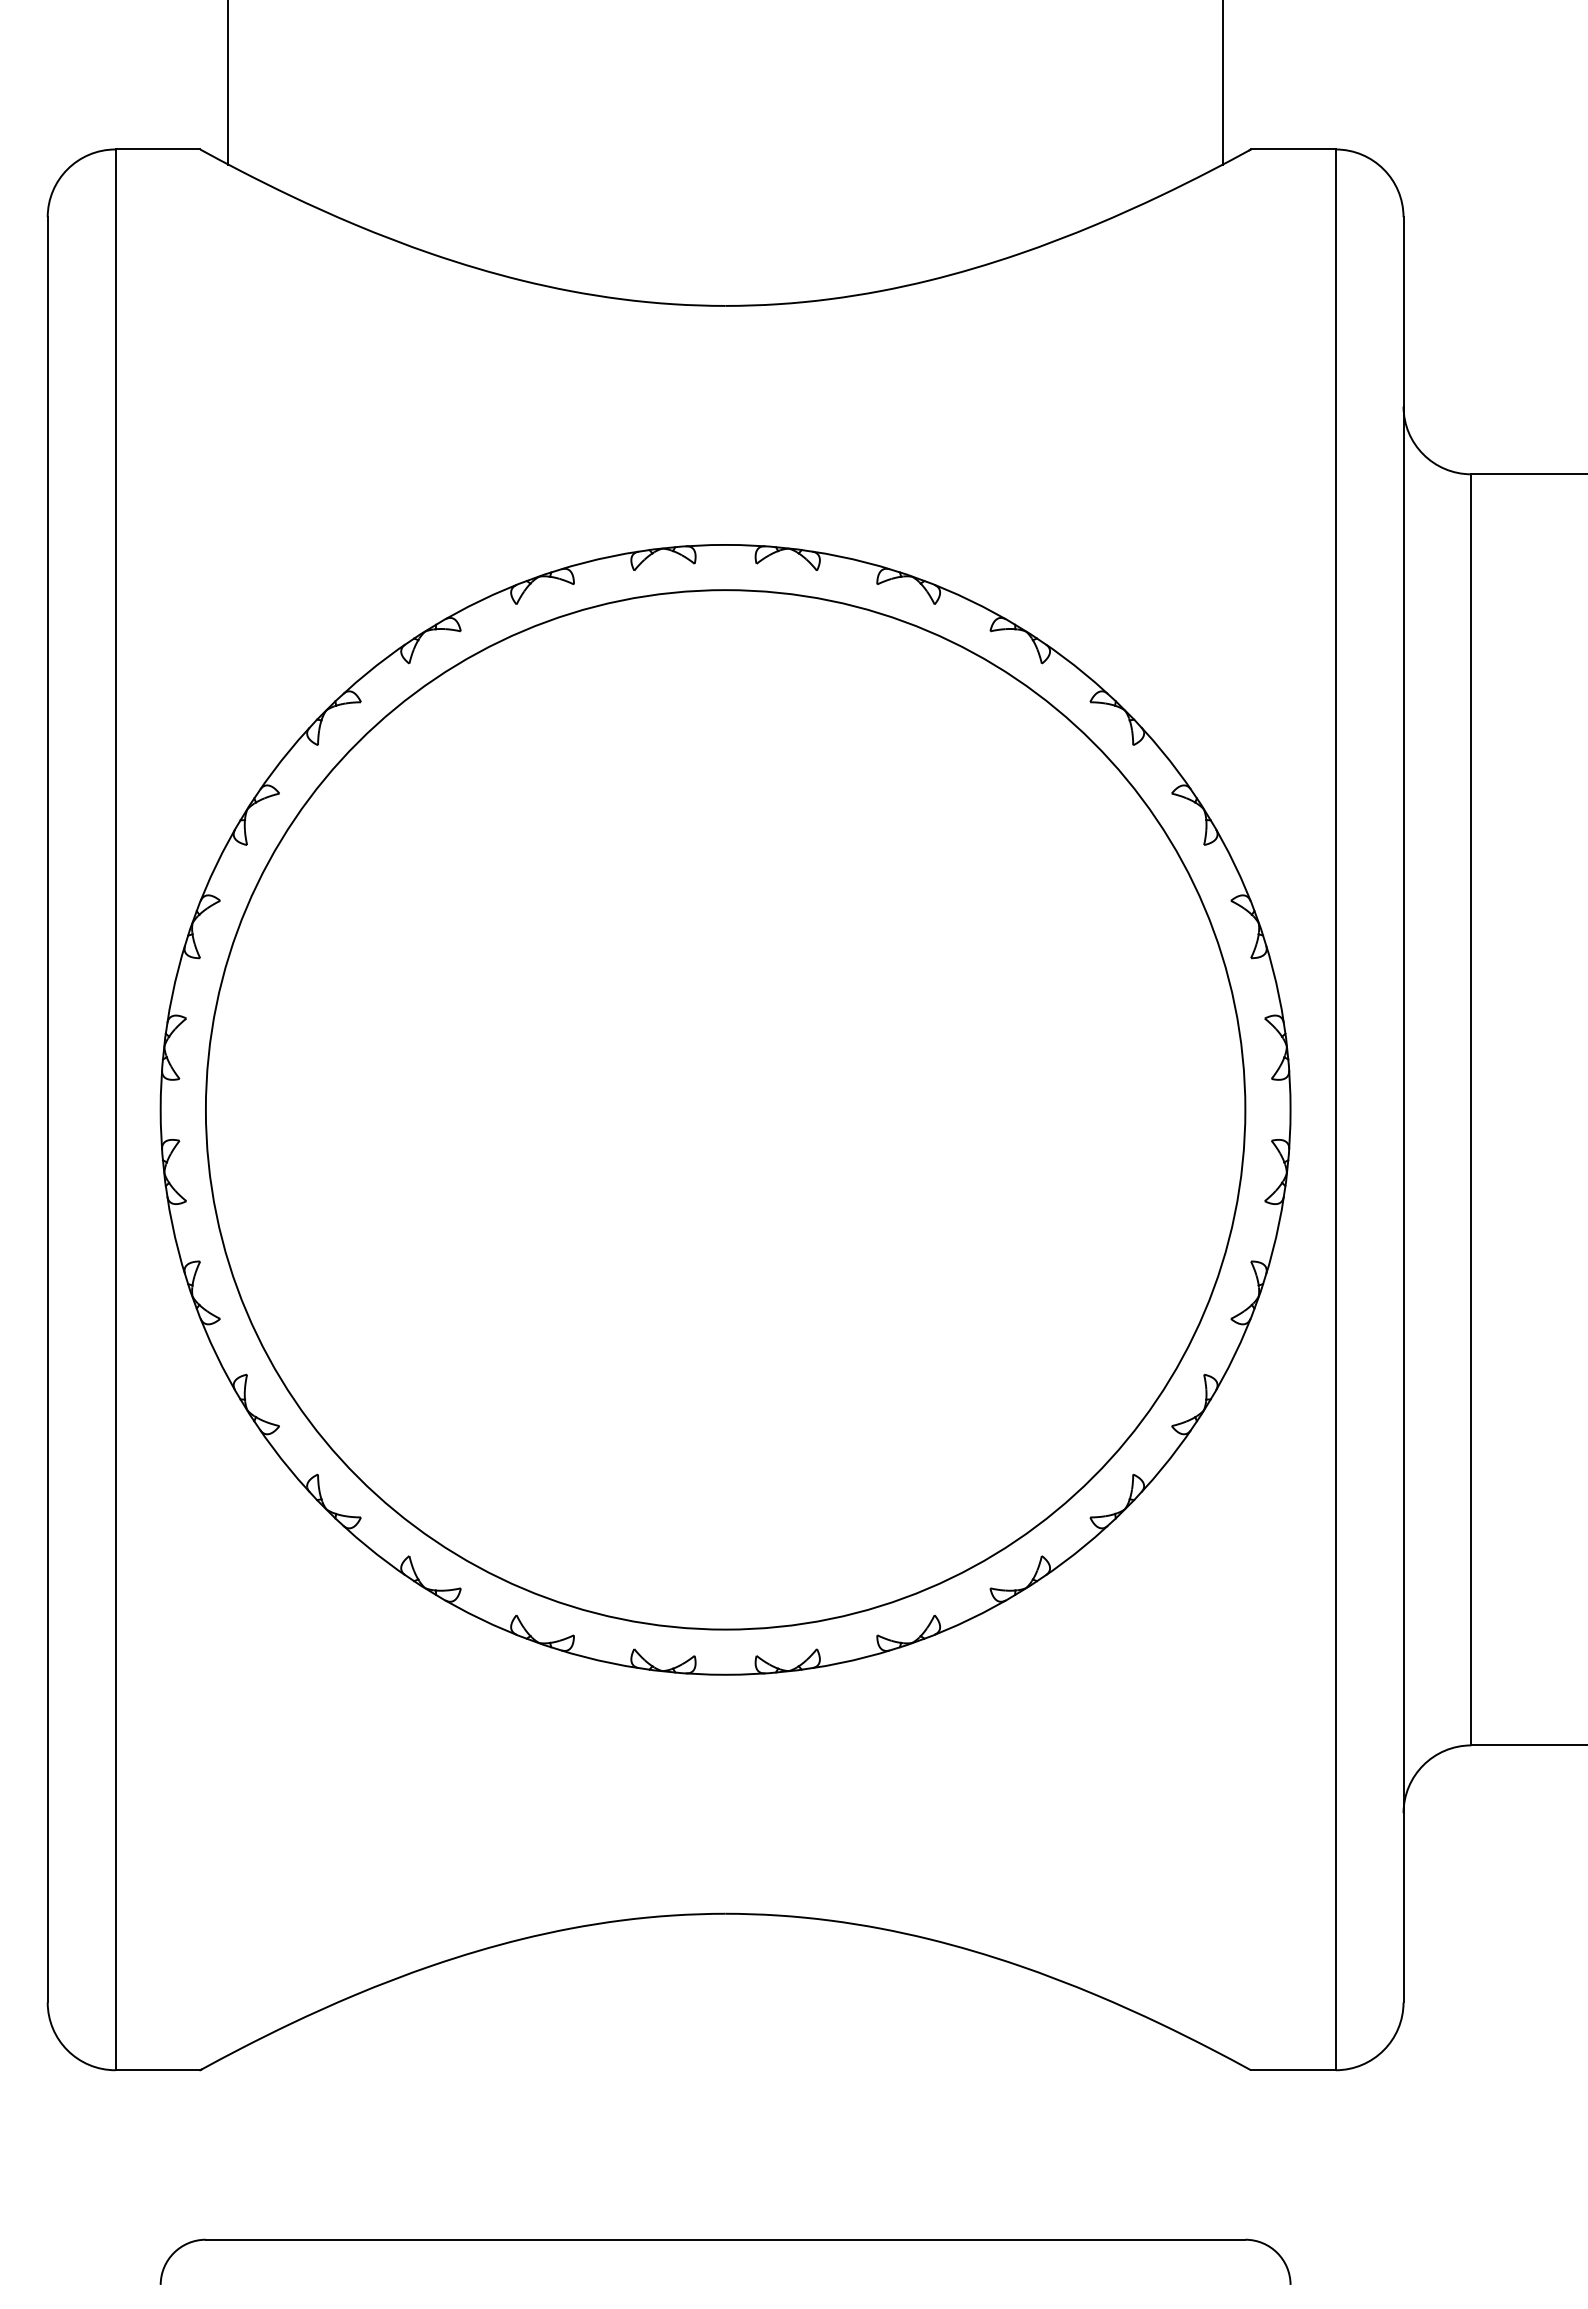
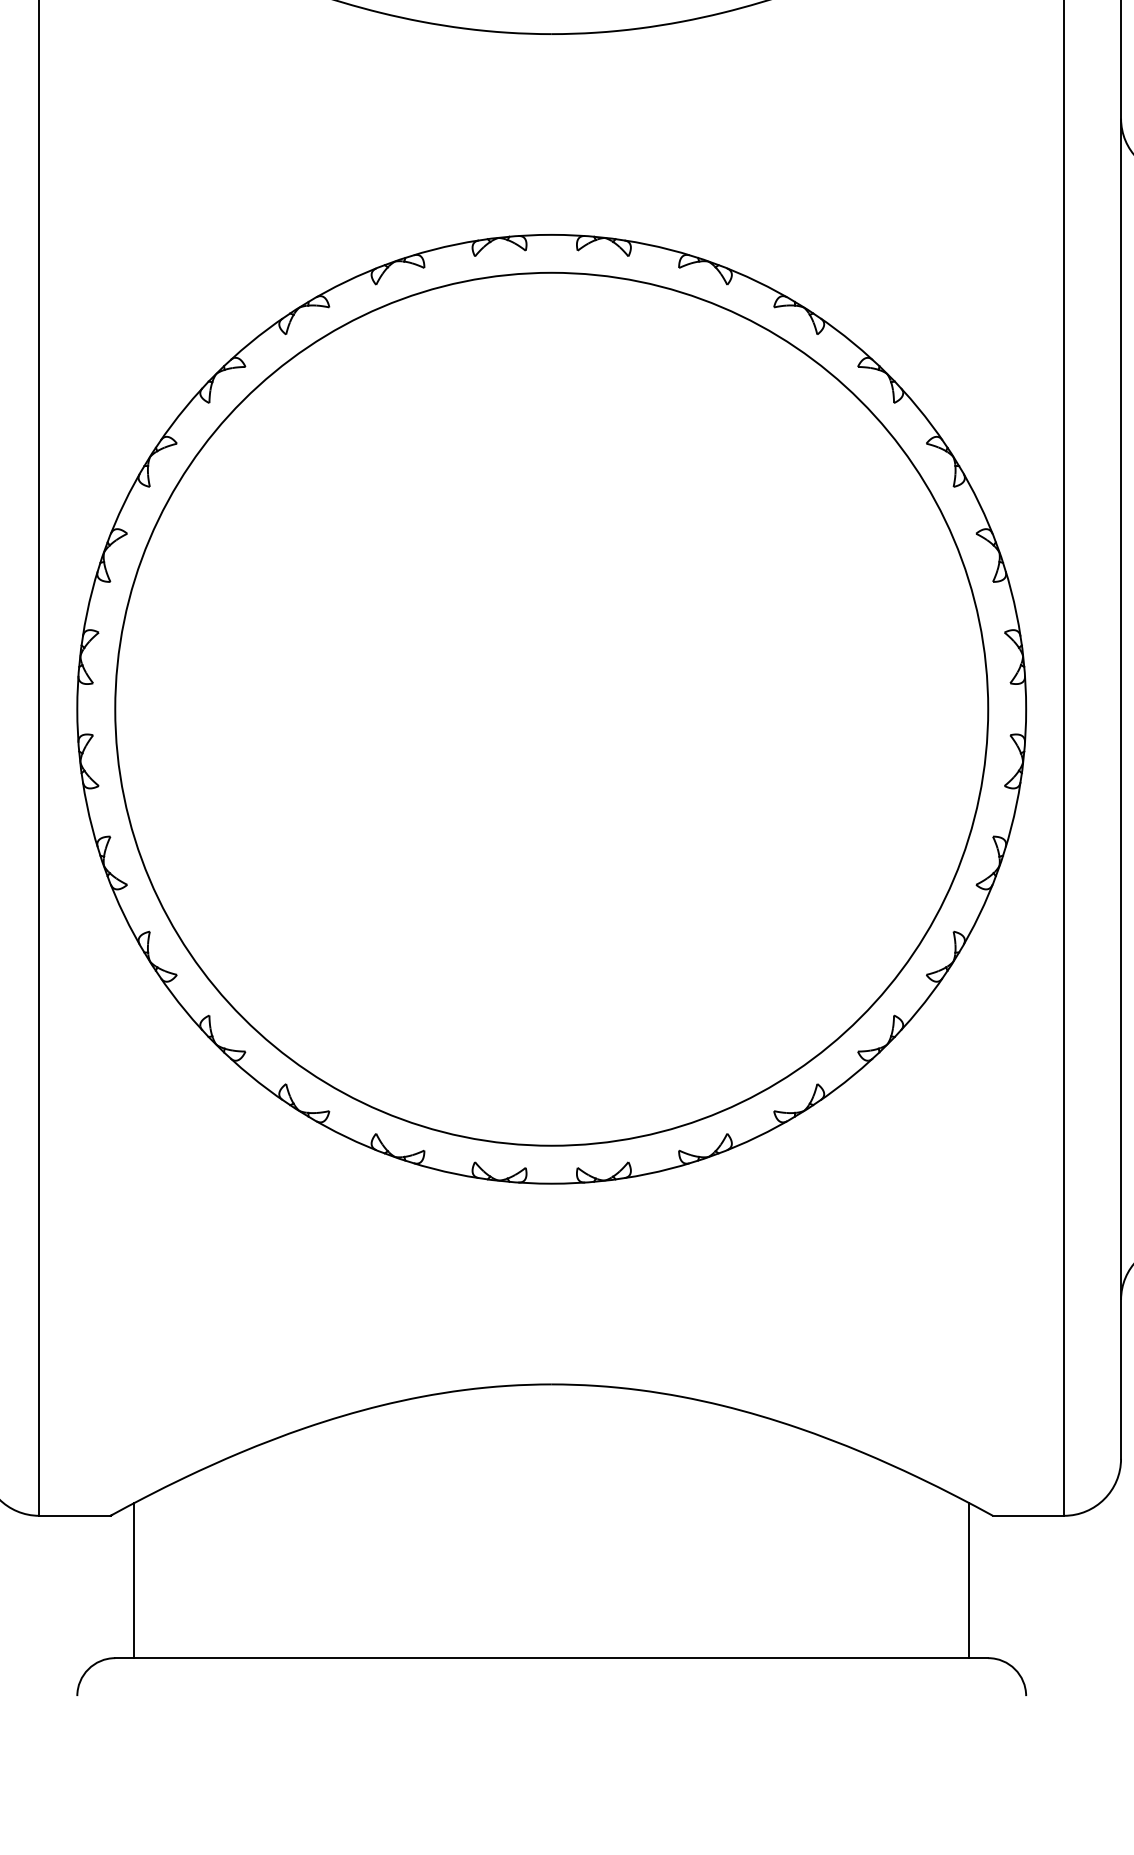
line: (228, 2147) -> (134, 1580), added
line: (1222, 2147) -> (969, 1580), added

